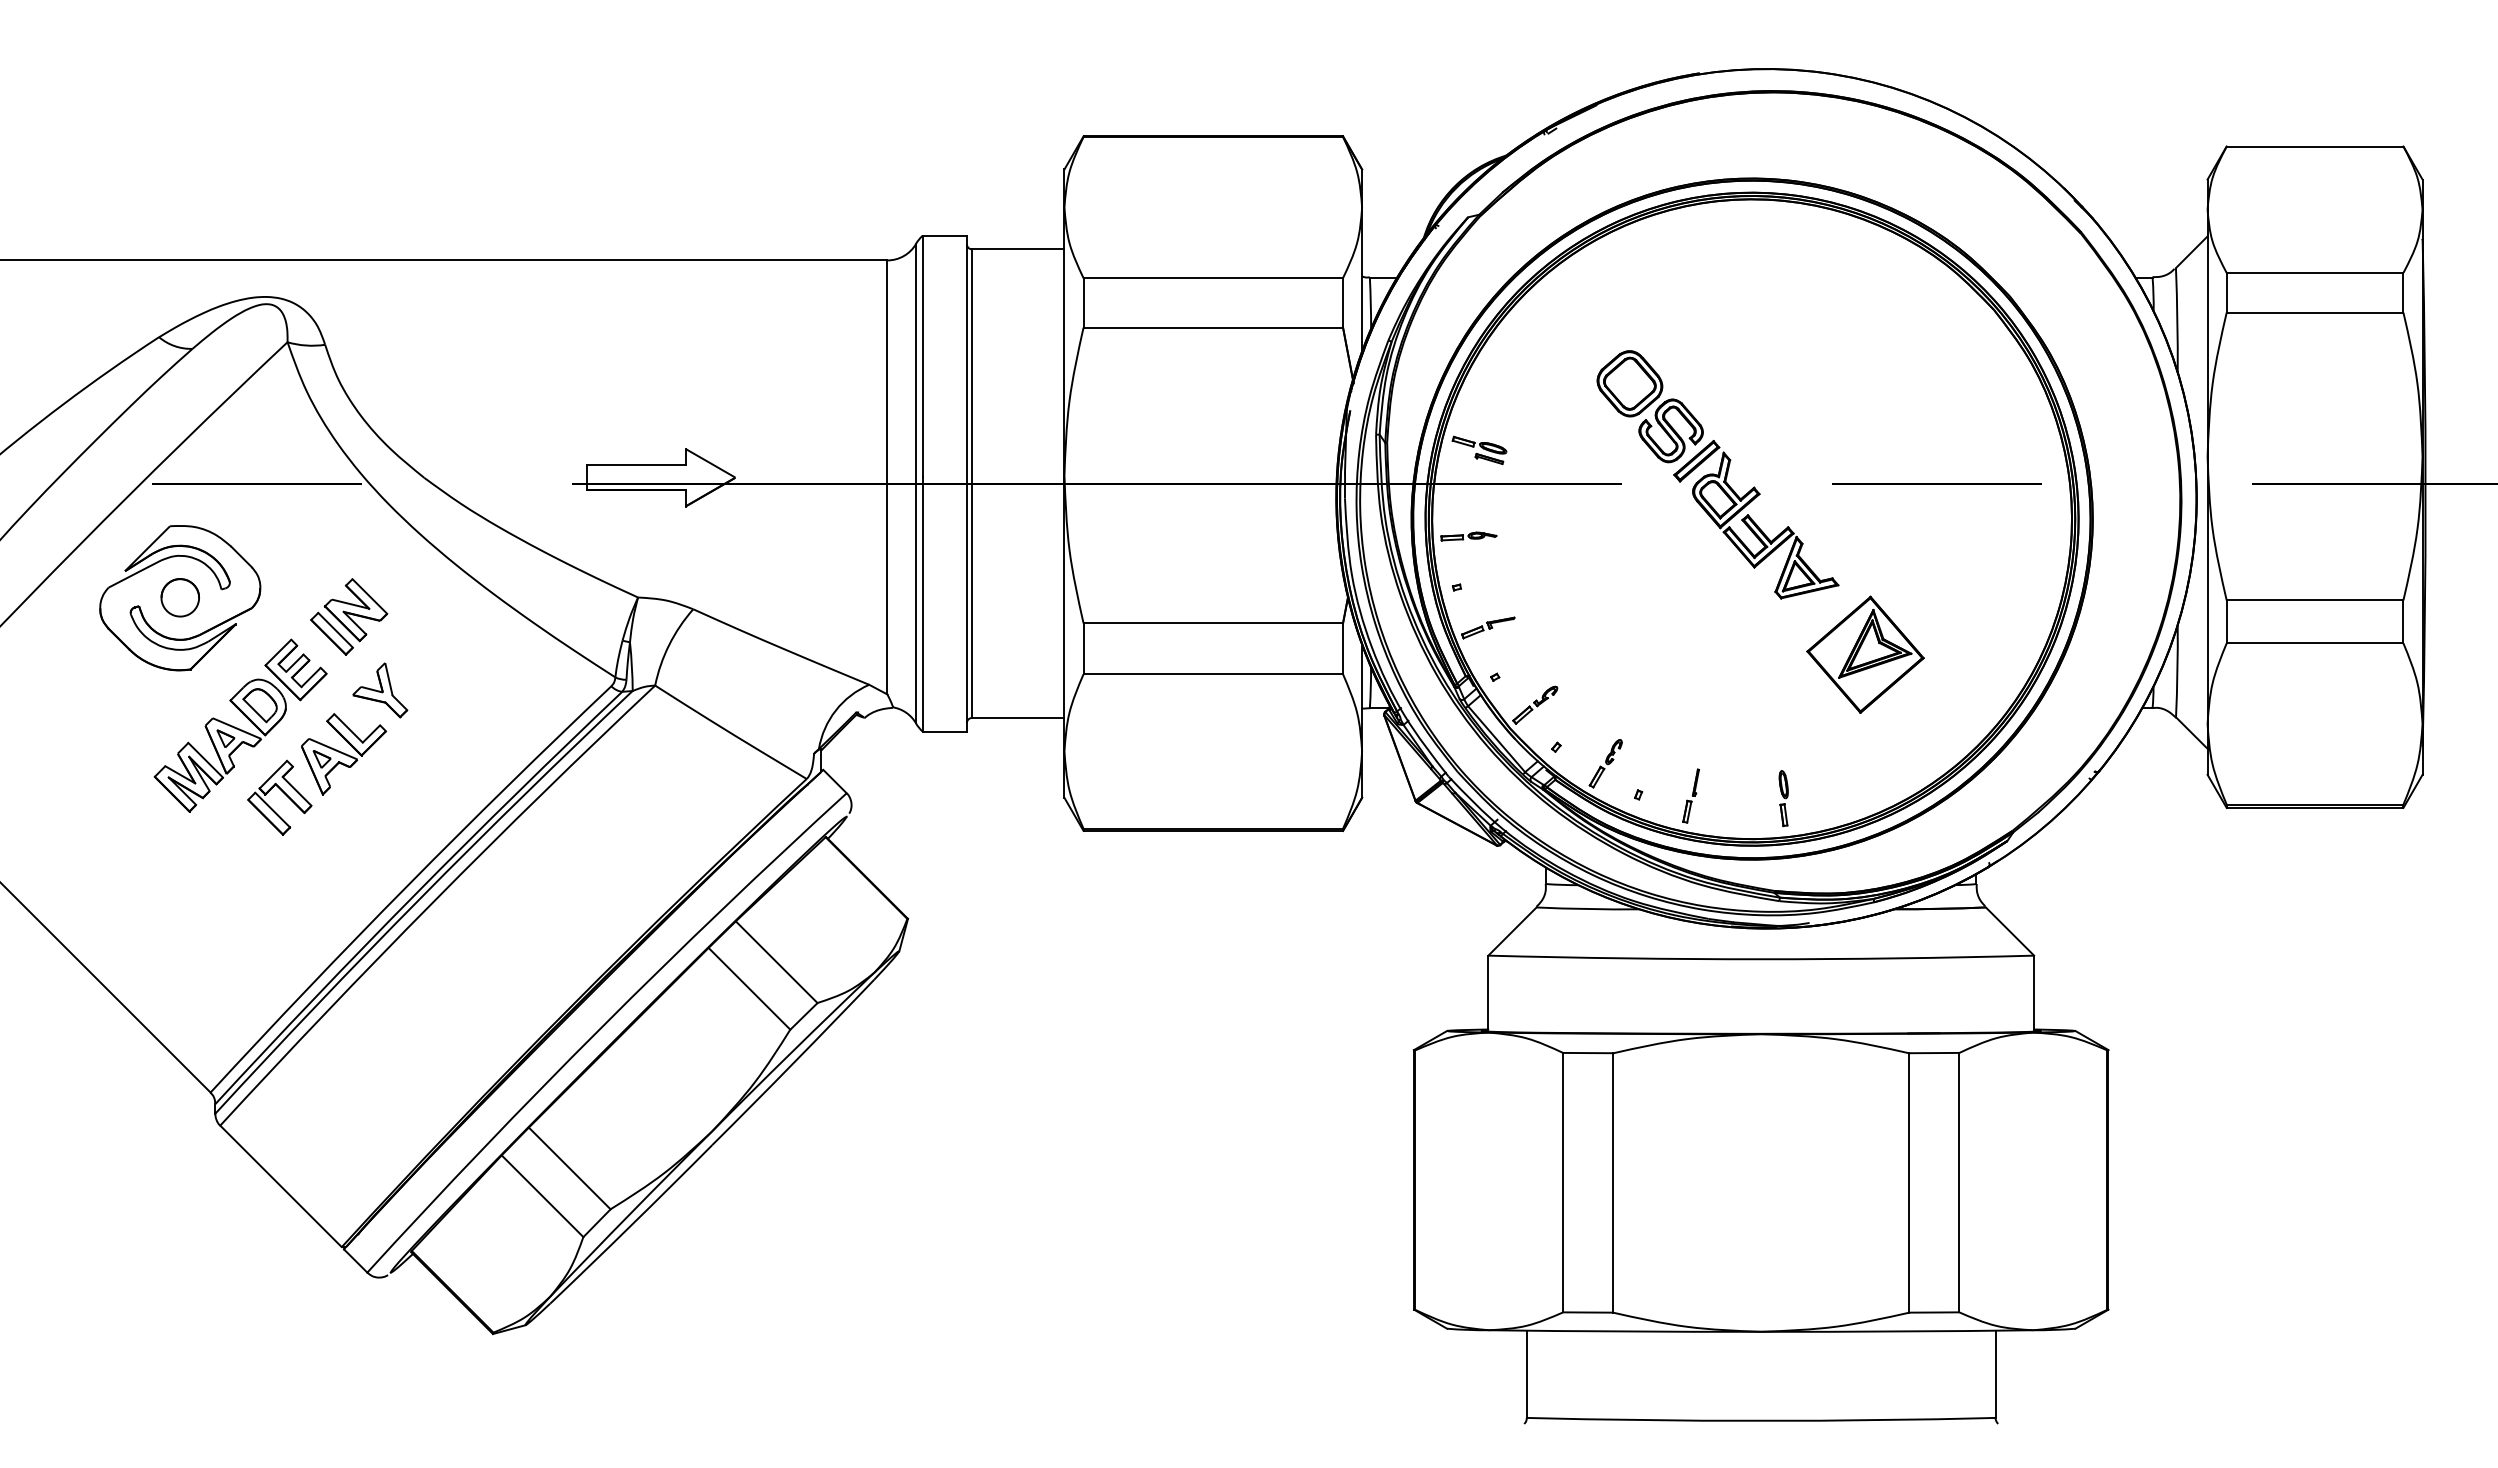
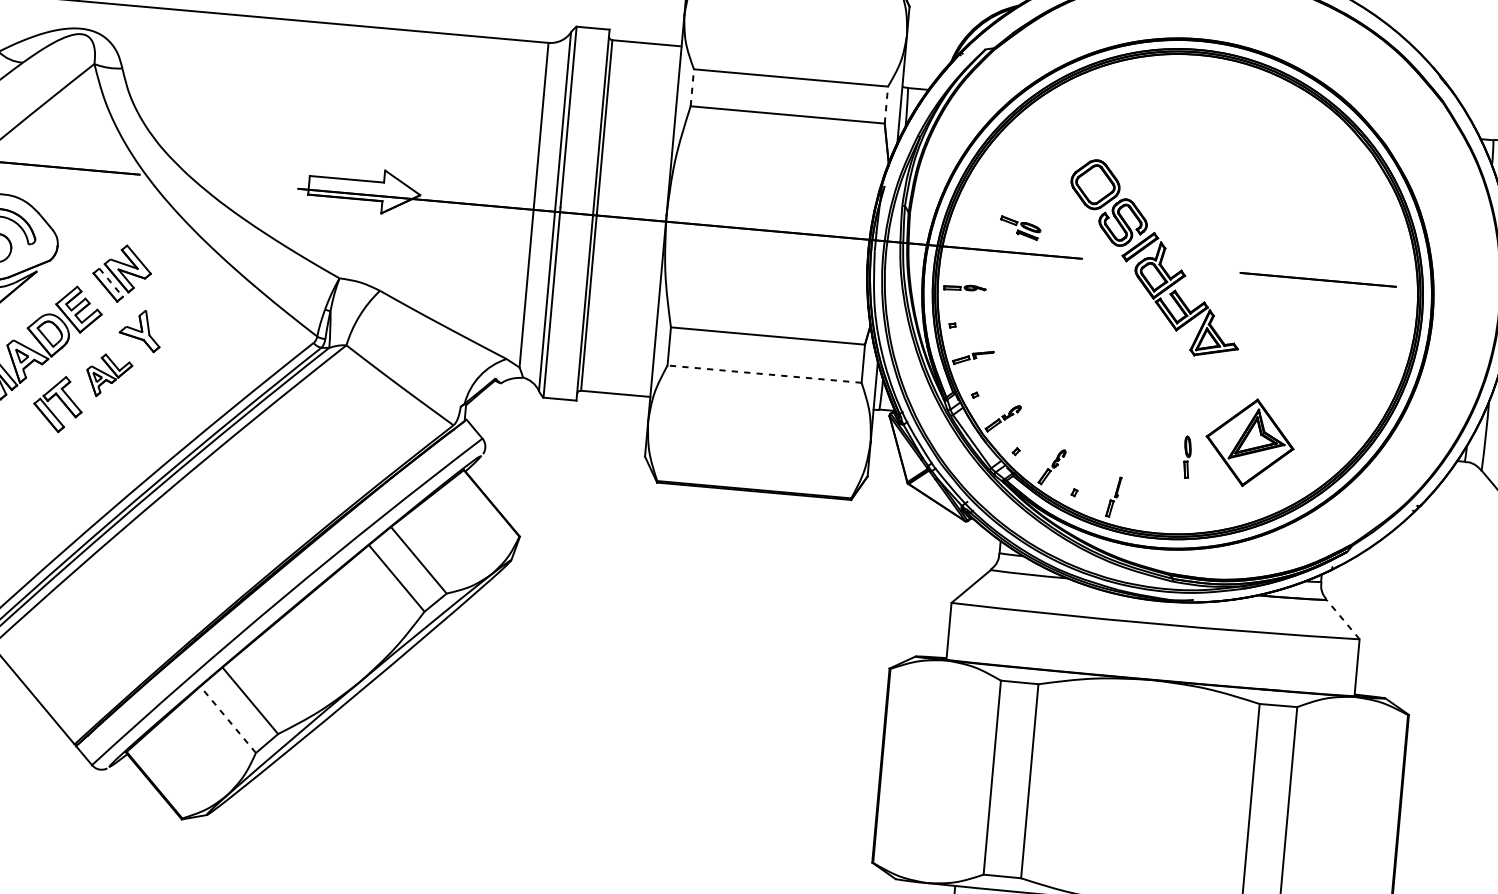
line: (1083, 302) -> (692, 87), solid -> dashed
line: (1343, 302) -> (886, 104), solid -> dashed
part: (1479, 449) -> (1020, 227), moved
line: (335, 630) -> (111, 282), solid -> dashed
part: (1865, 654) -> (1250, 442), moved
line: (1213, 674) -> (764, 374), solid -> dashed
part: (343, 754) -> (108, 376), size x0.7
part: (1783, 798) -> (1186, 457), moved
line: (2009, 931) -> (1342, 619), solid -> dashed
line: (542, 1196) -> (228, 719), solid -> dashed

